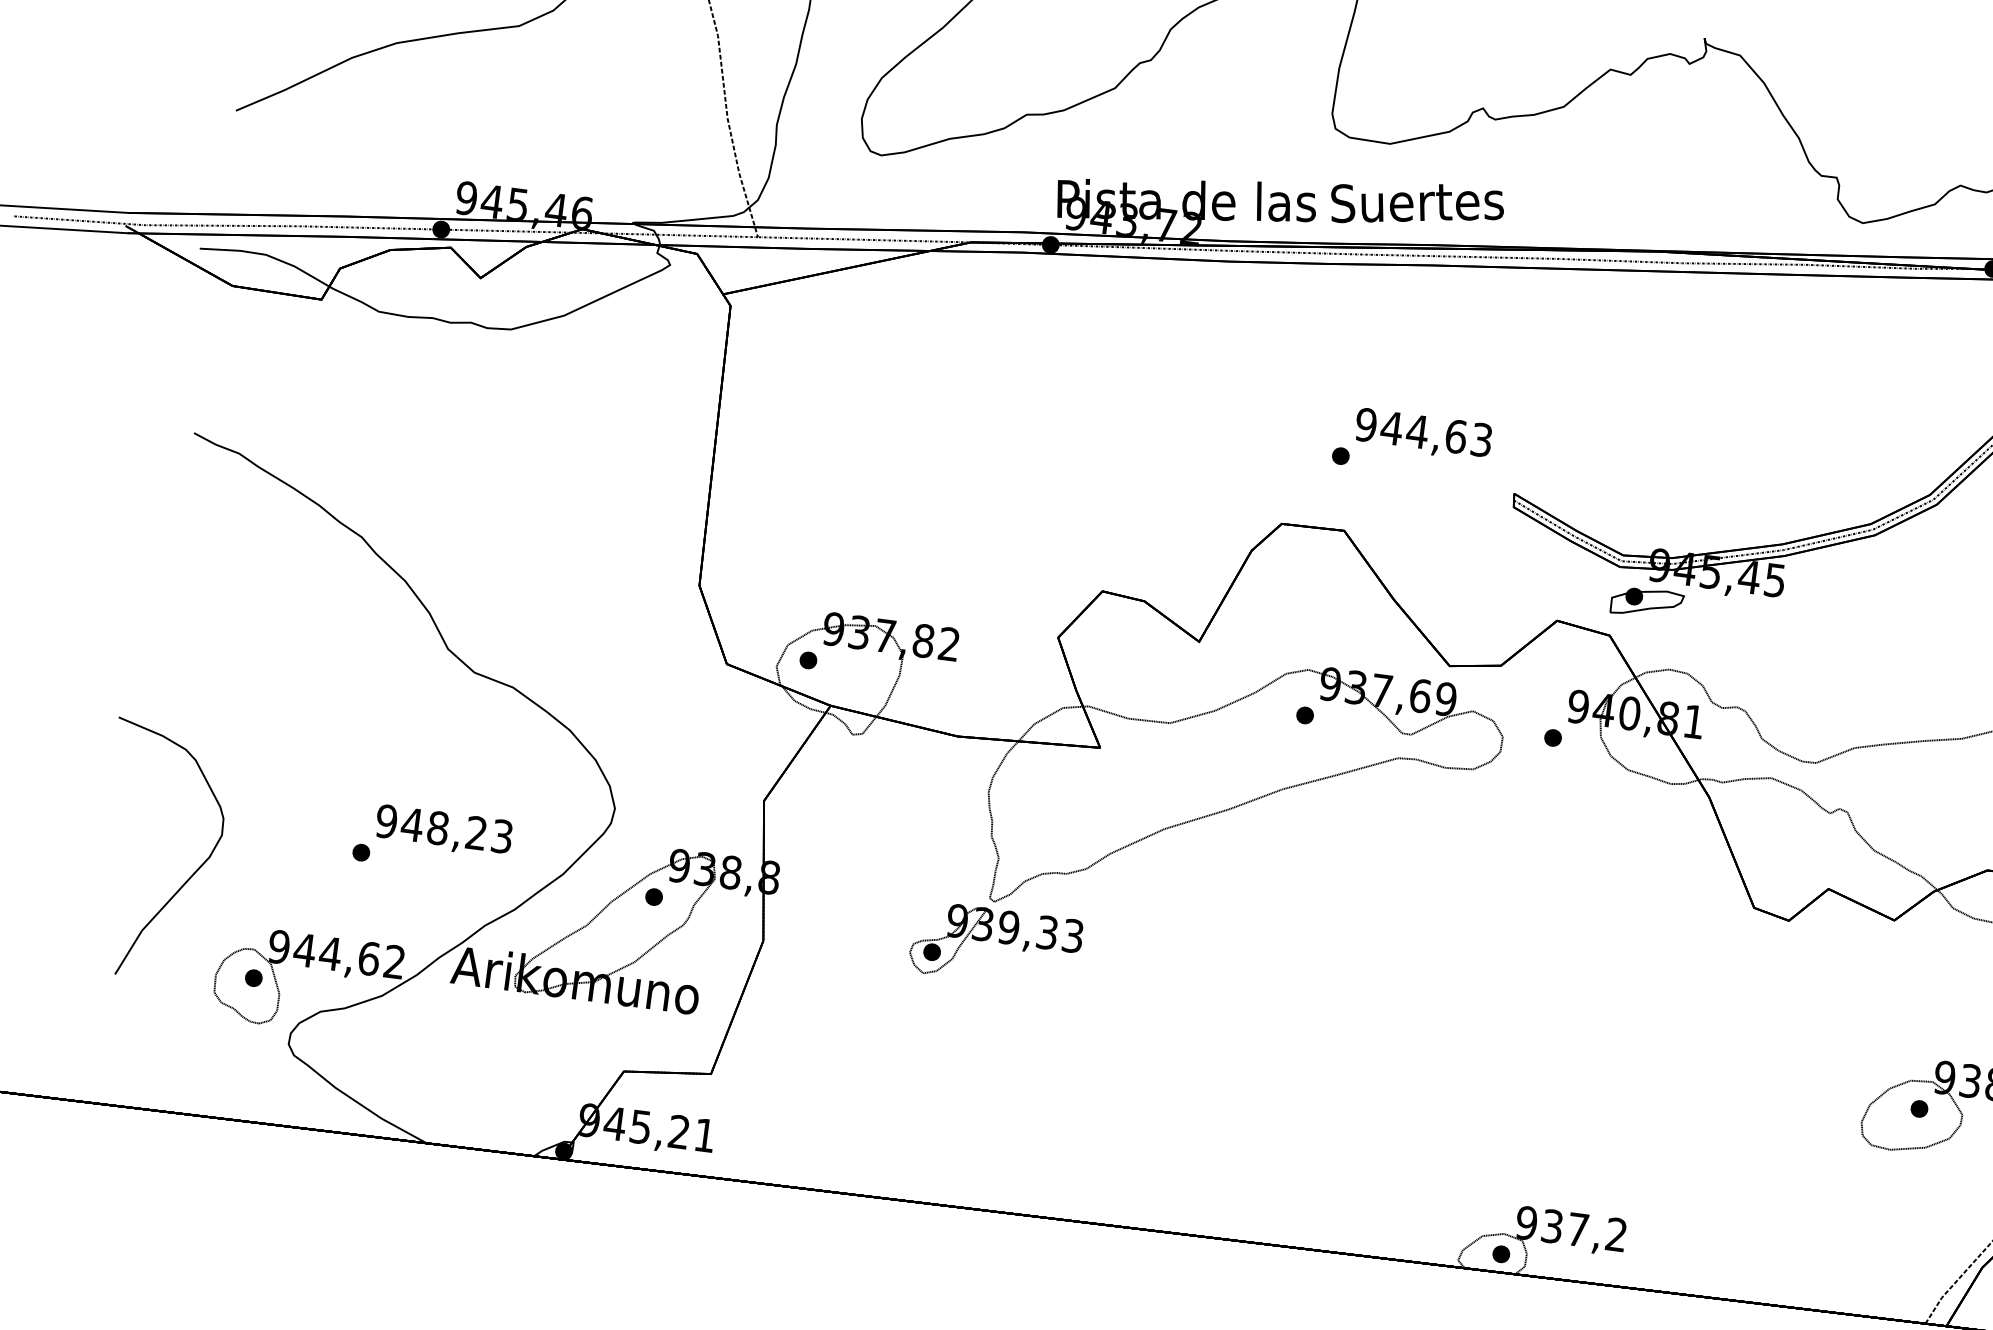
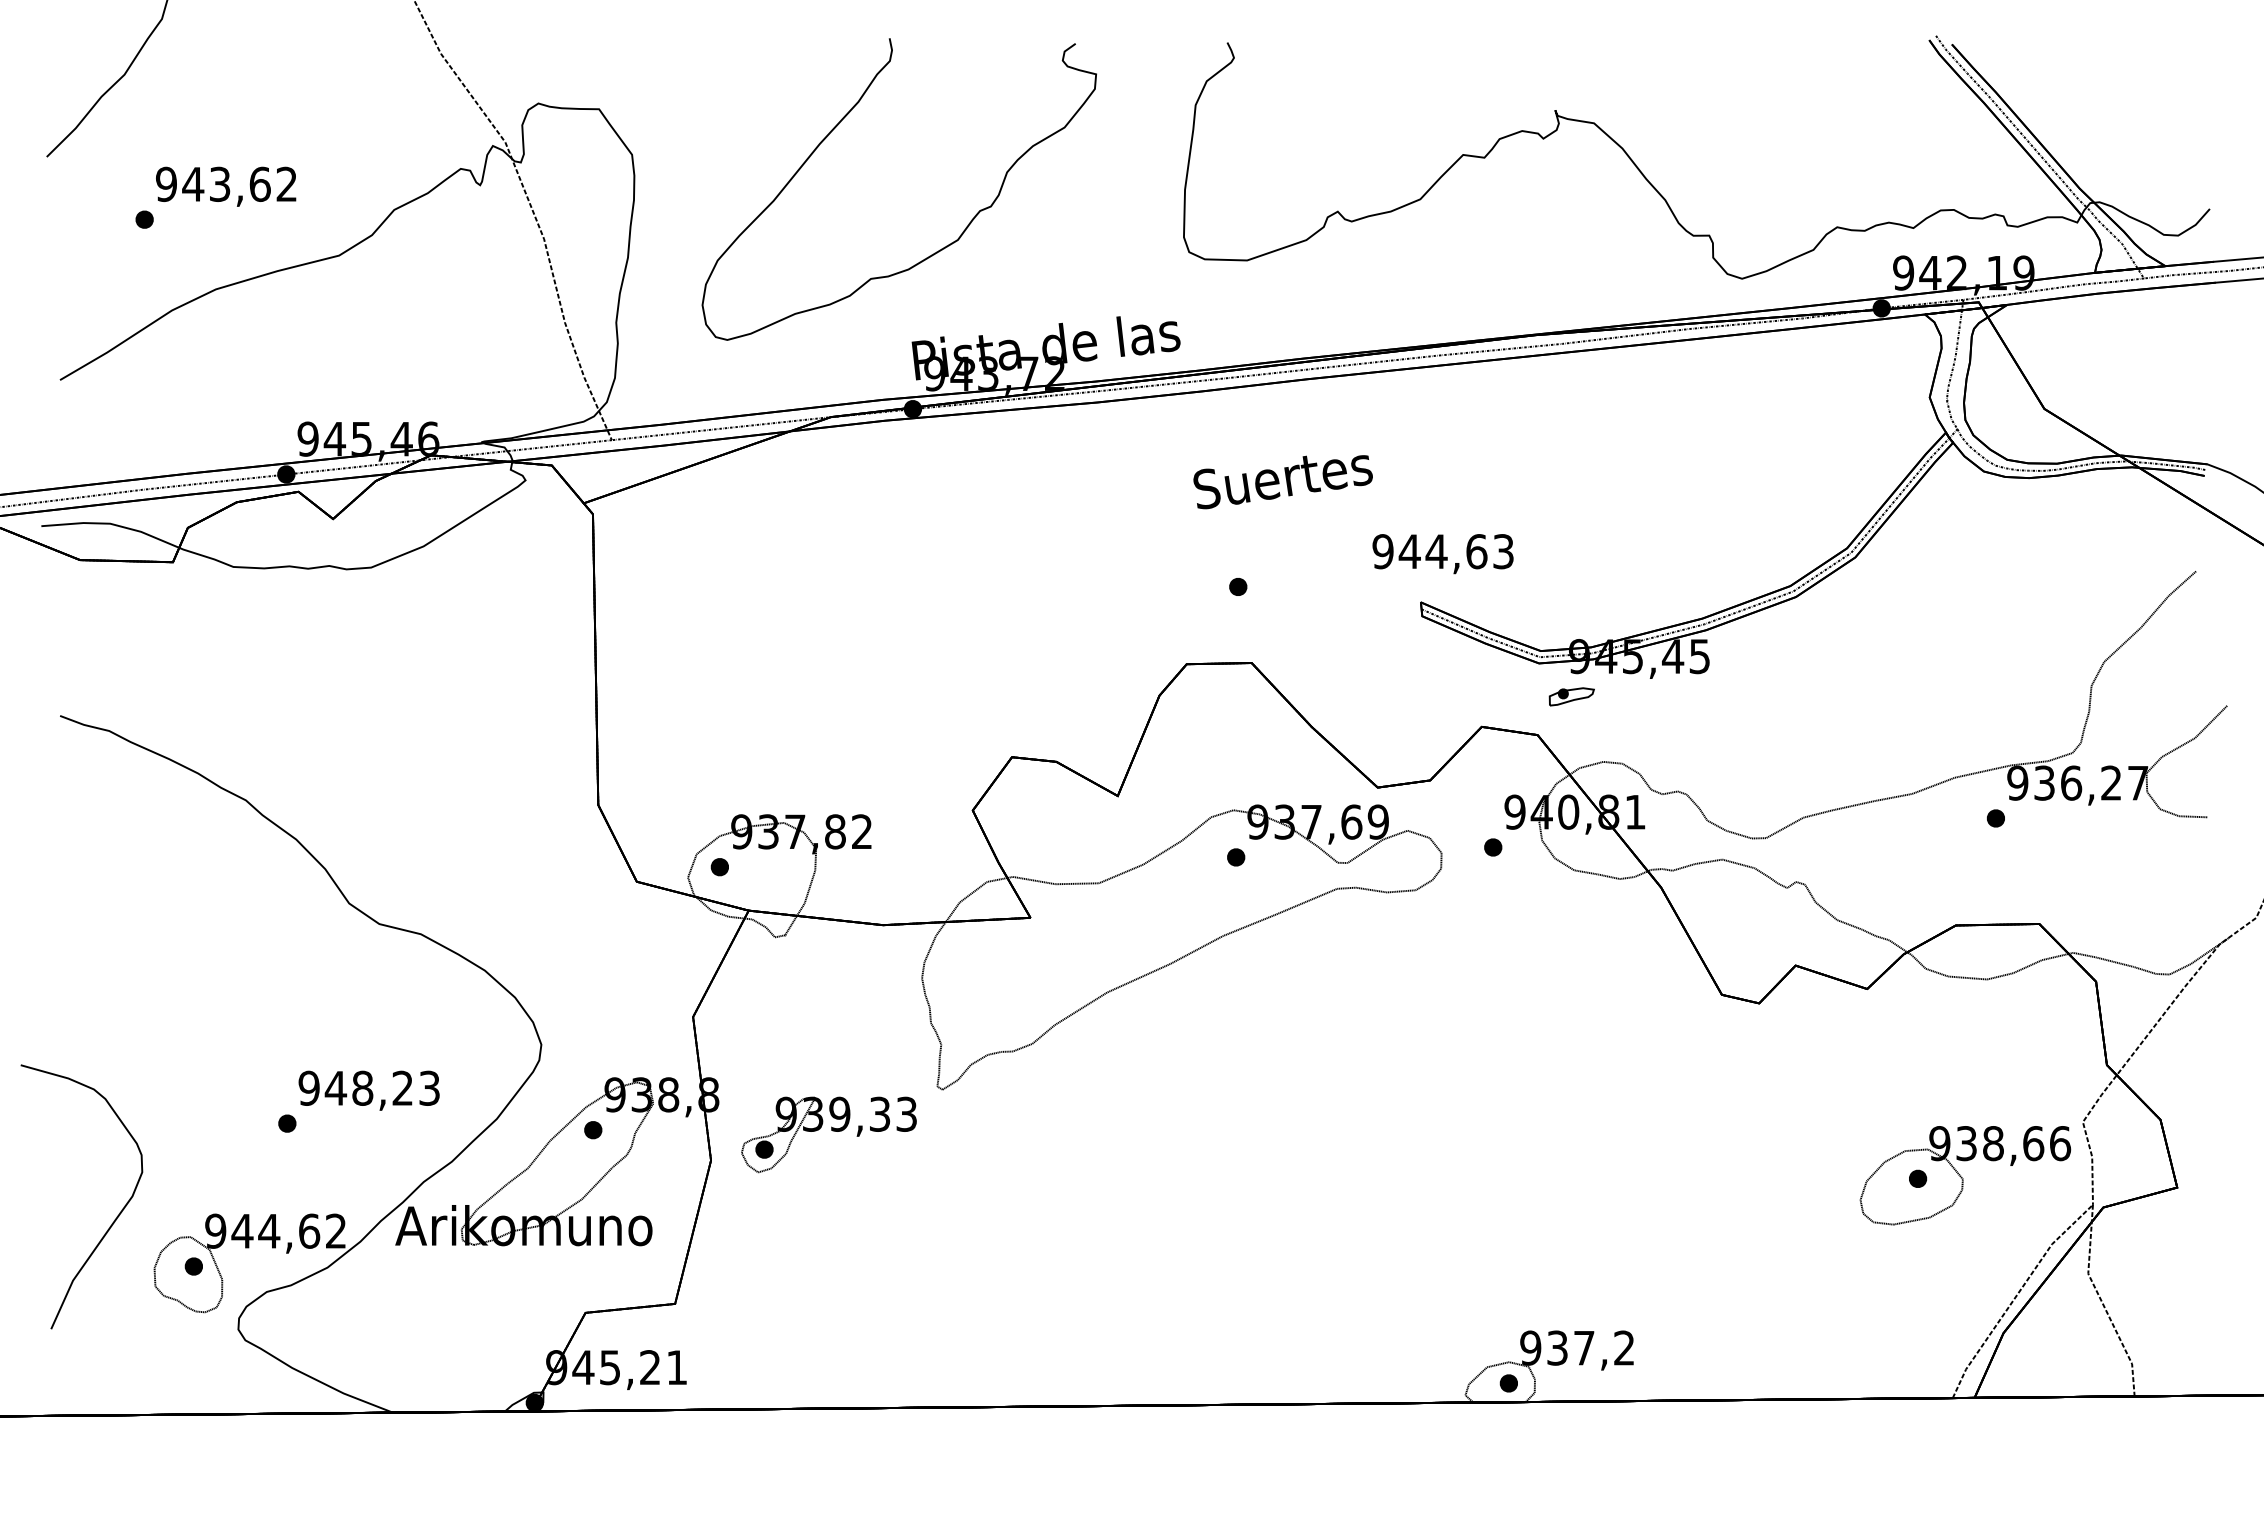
text: (1416, 206) -> (1282, 482), moved
text: (1422, 435) -> (1442, 554), moved
part: (1647, 602) -> (1571, 696), size x0.6
curve: (189, 877) -> (114, 1219), moved
part: (995, 945) -> (828, 1134), moved

